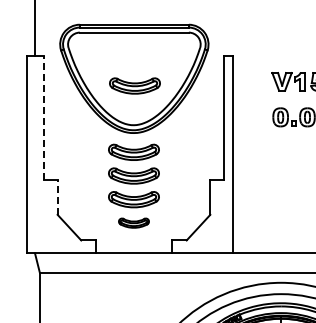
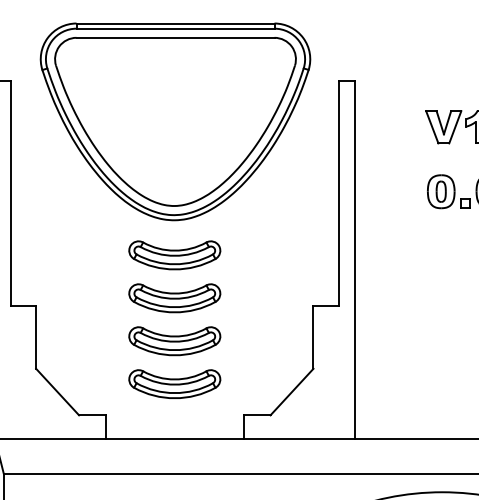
part: (134, 85) -> (175, 133), removed
line: (43, 117) -> (10, 191), dashed -> solid
line: (57, 197) -> (35, 337), dashed -> solid
part: (133, 222) -> (173, 382), size x1.67

